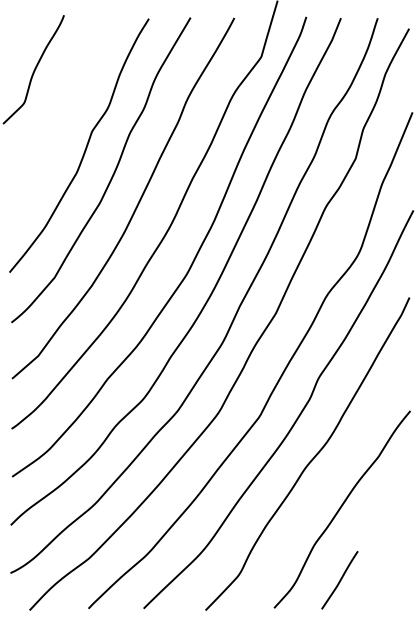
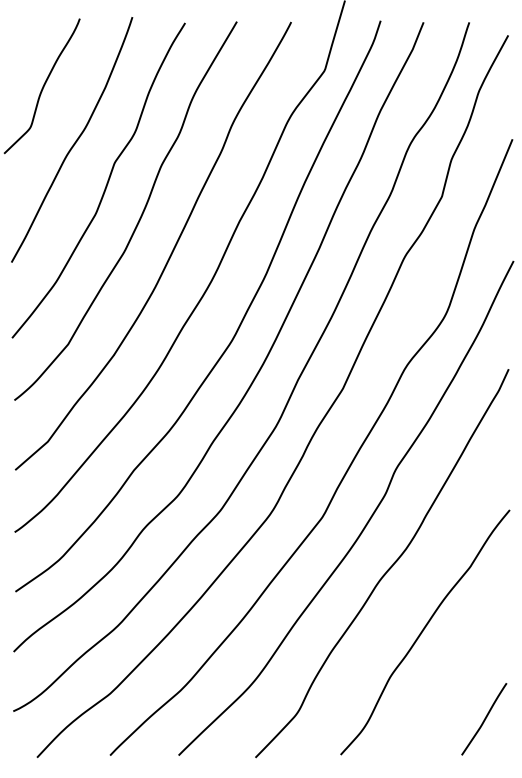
curve: (60, 113) -> (75, 140), added
curve: (340, 580) -> (484, 719), moved

